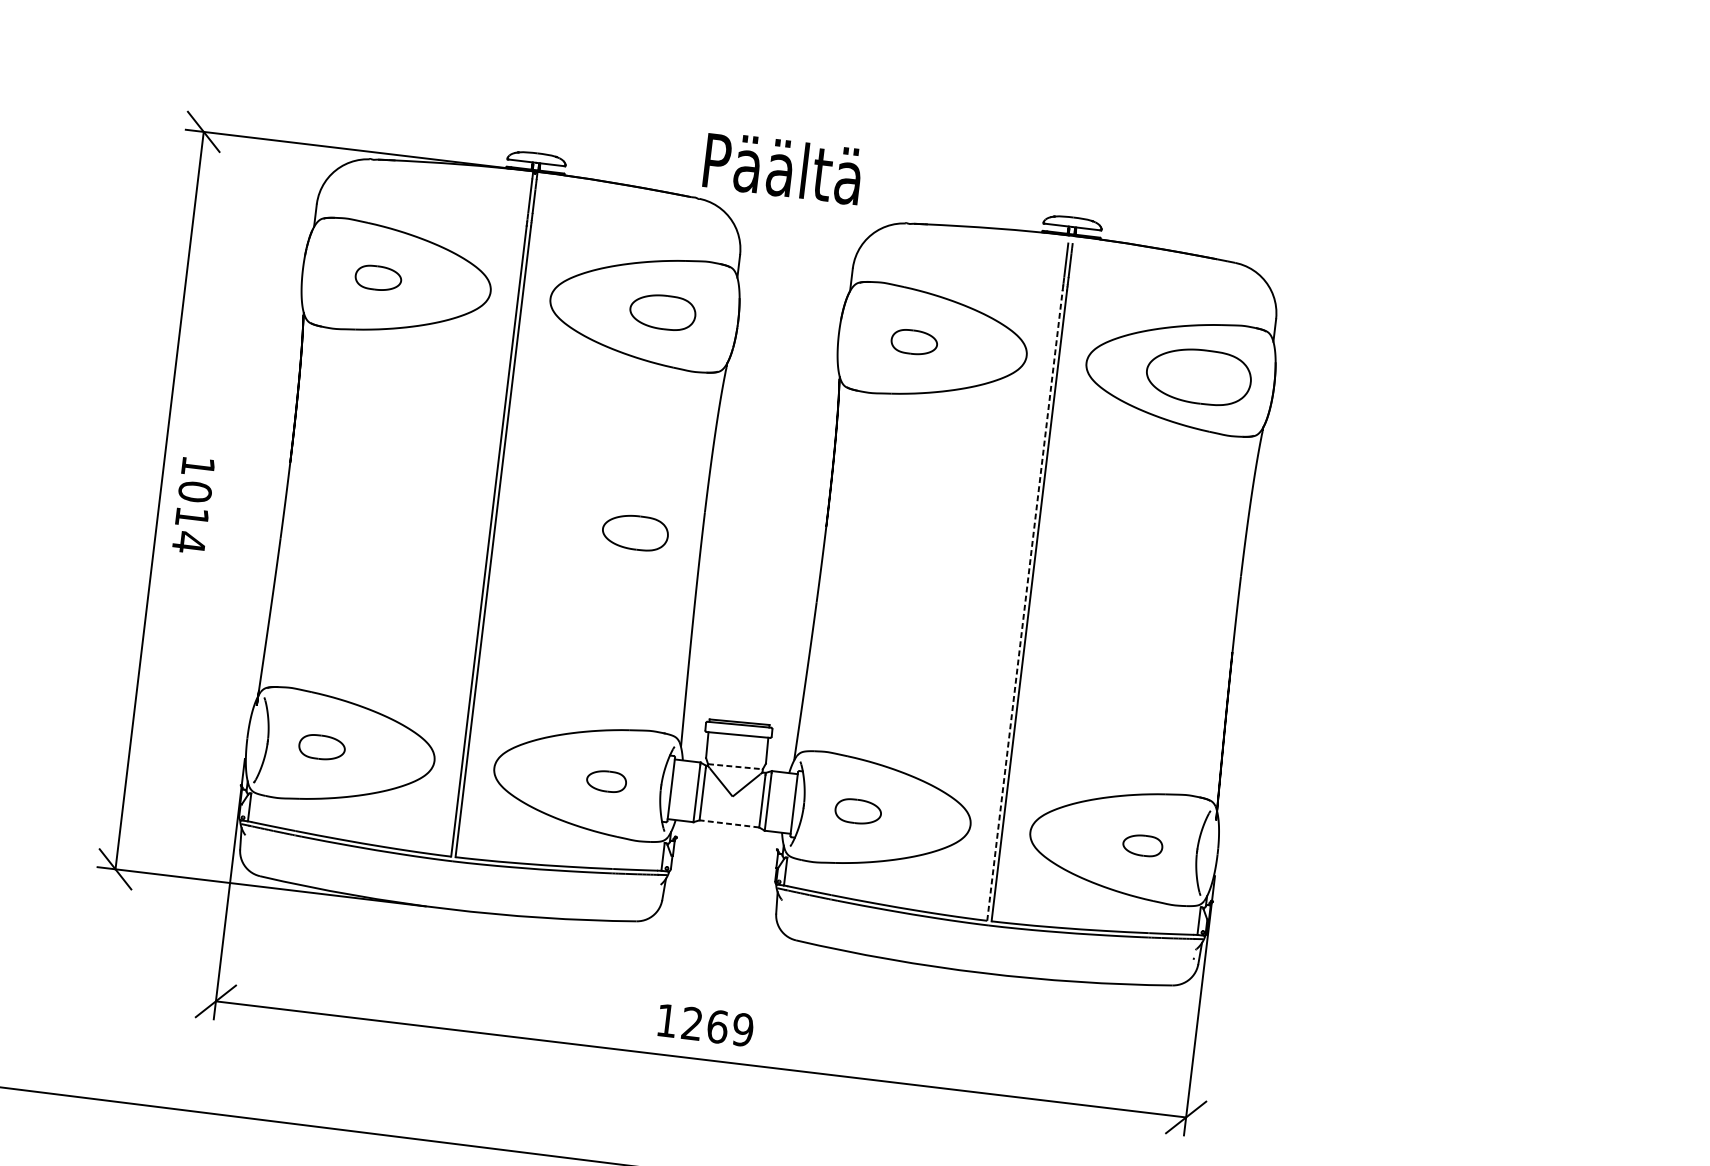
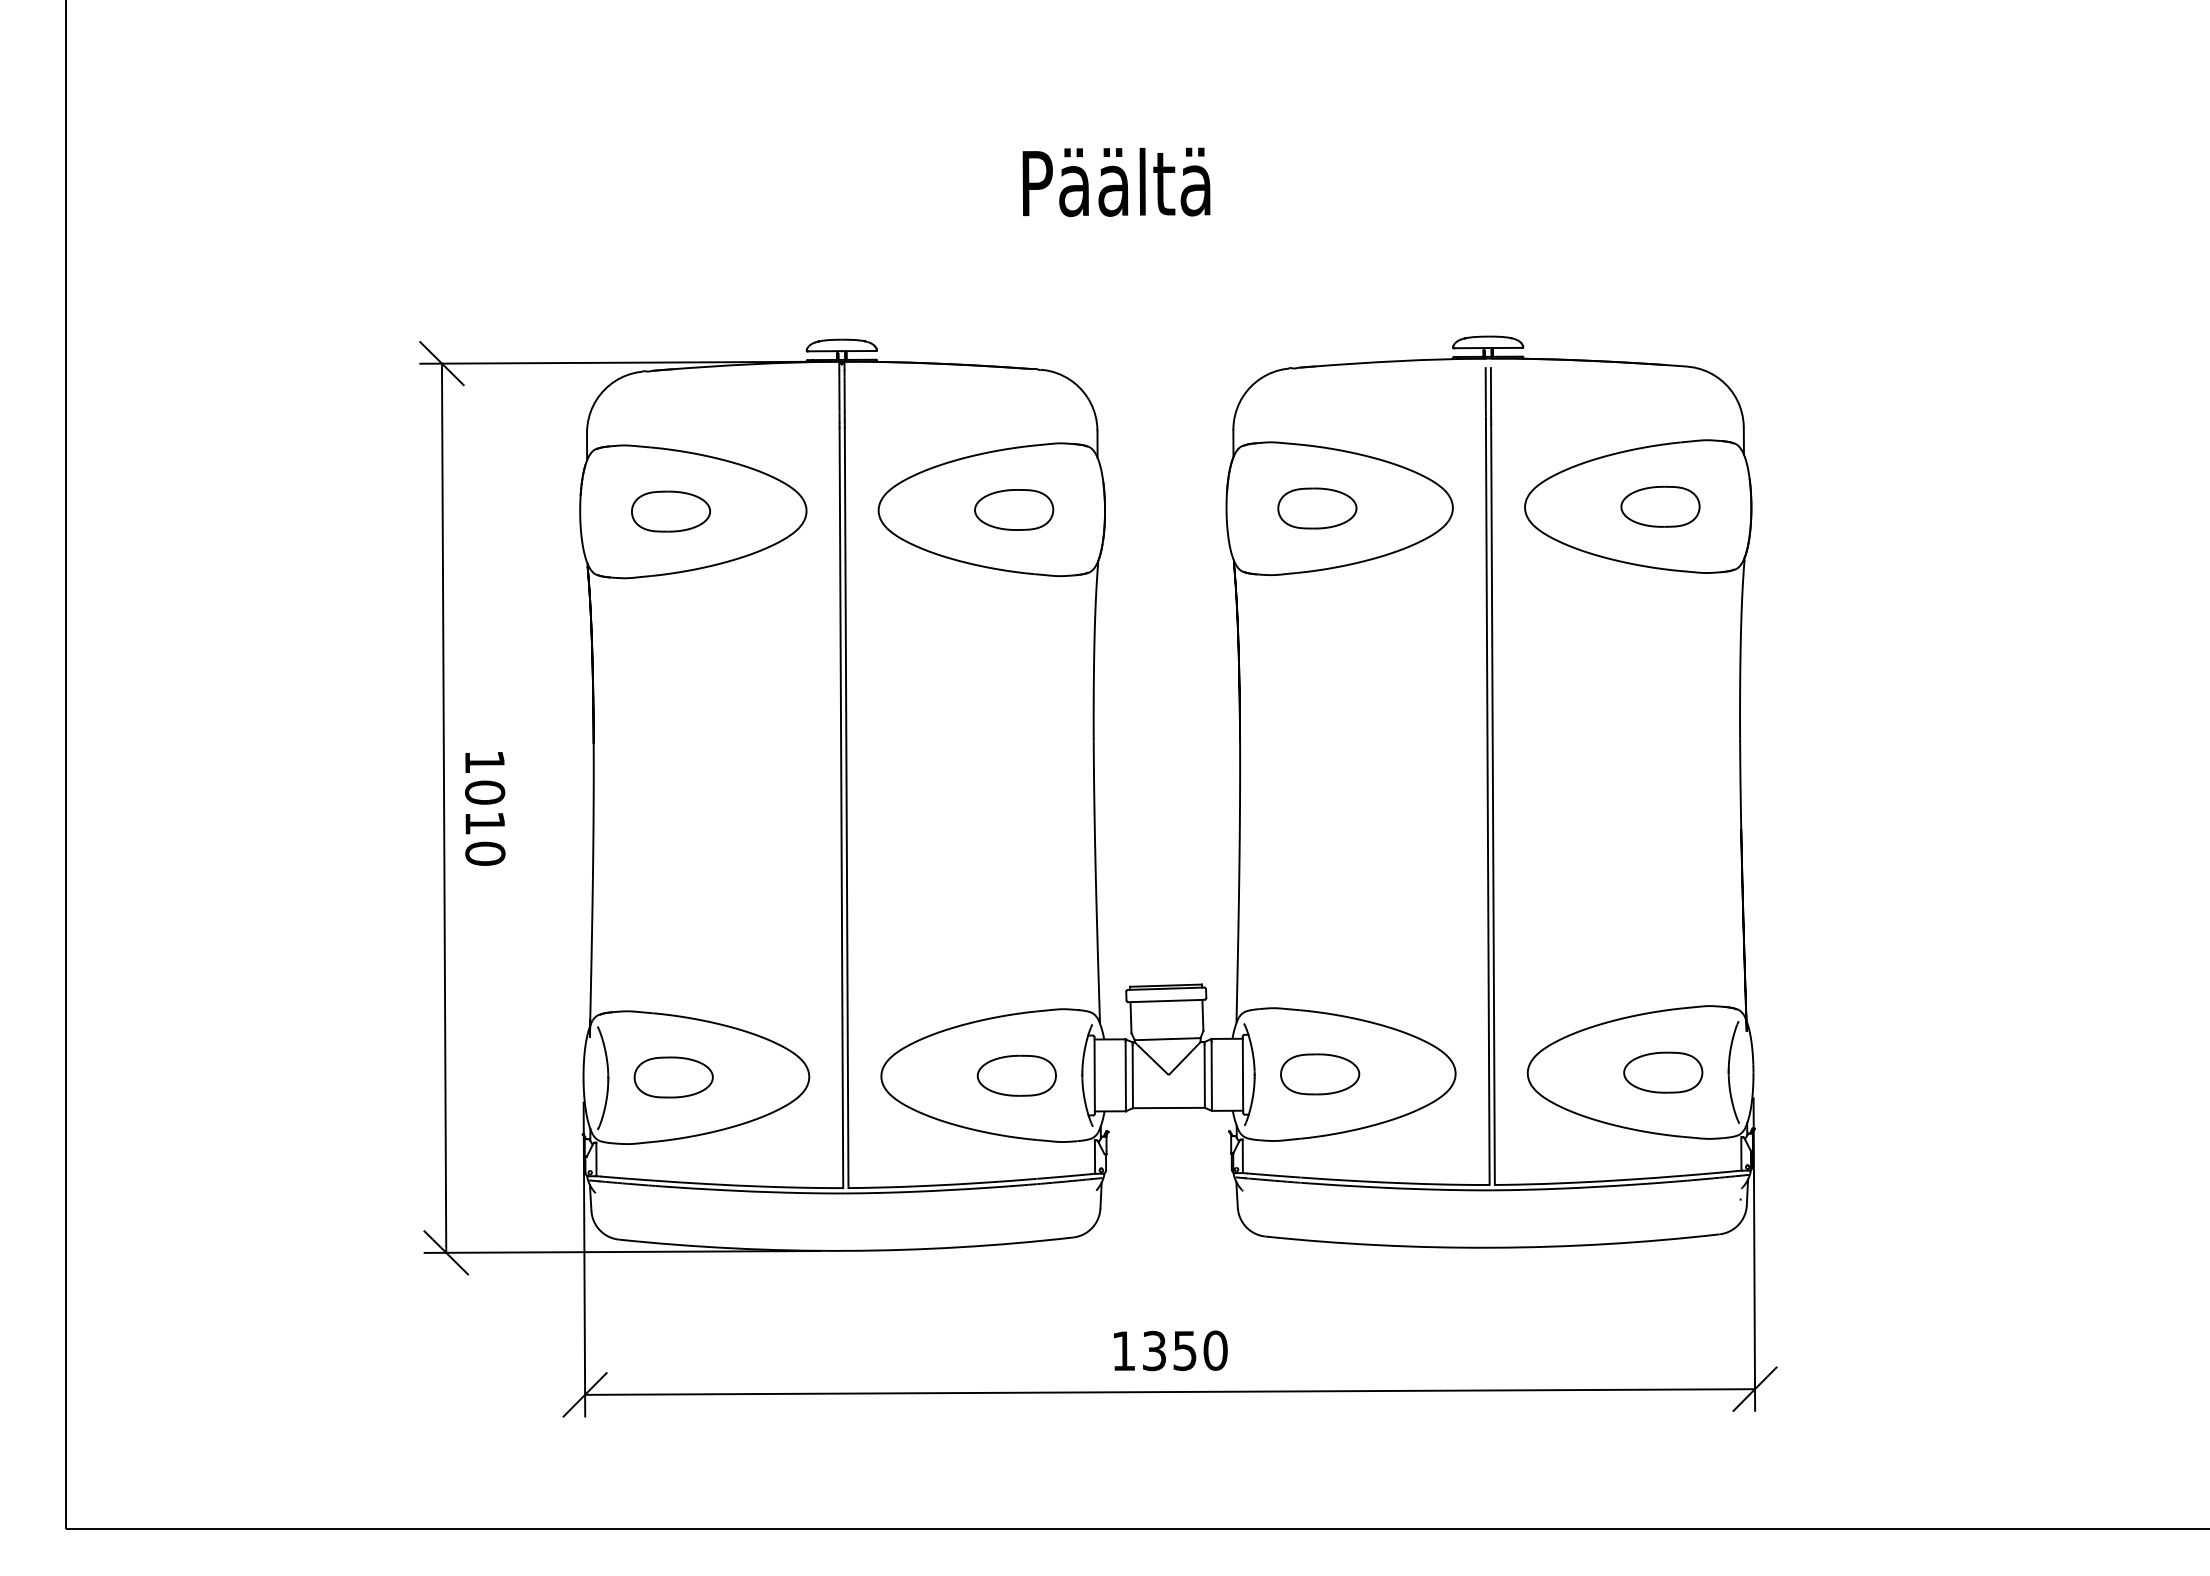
text: (782, 168) -> (1116, 182), moved
part: (378, 278) -> (671, 511), size x1.43
part: (914, 342) -> (1317, 508), size x1.43
part: (1198, 376) -> (1660, 506), size x0.62
part: (635, 532) -> (1014, 775), removed
text: (189, 542) -> (485, 853), 1014 -> 1010
line: (1024, 605) -> (1487, 804), dashed -> solid
part: (321, 747) -> (673, 1077), size x1.43
line: (735, 766) -> (1167, 1039), dashed -> solid
part: (606, 781) -> (1016, 1075), size x1.67
part: (858, 811) -> (1320, 1074), size x1.43
line: (729, 824) -> (1168, 1108), dashed -> solid
part: (1142, 845) -> (1663, 1072), size x1.67
text: (717, 1026) -> (1184, 1350), 1269 -> 1350

